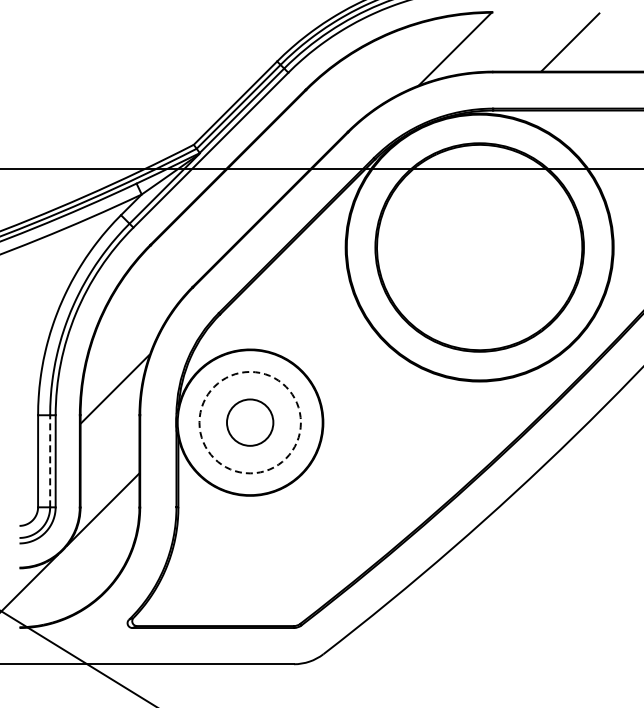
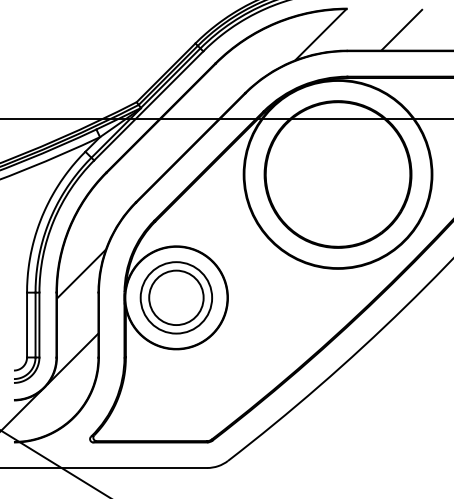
circle: (249, 422) -> (175, 297), dashed -> solid
circle: (249, 422) -> (175, 297), size x1.67
line: (50, 460) -> (35, 324), dashed -> solid

